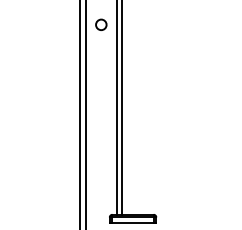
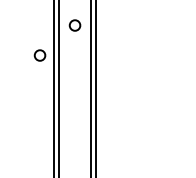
circle: (66, 54) -> (40, 55), added

